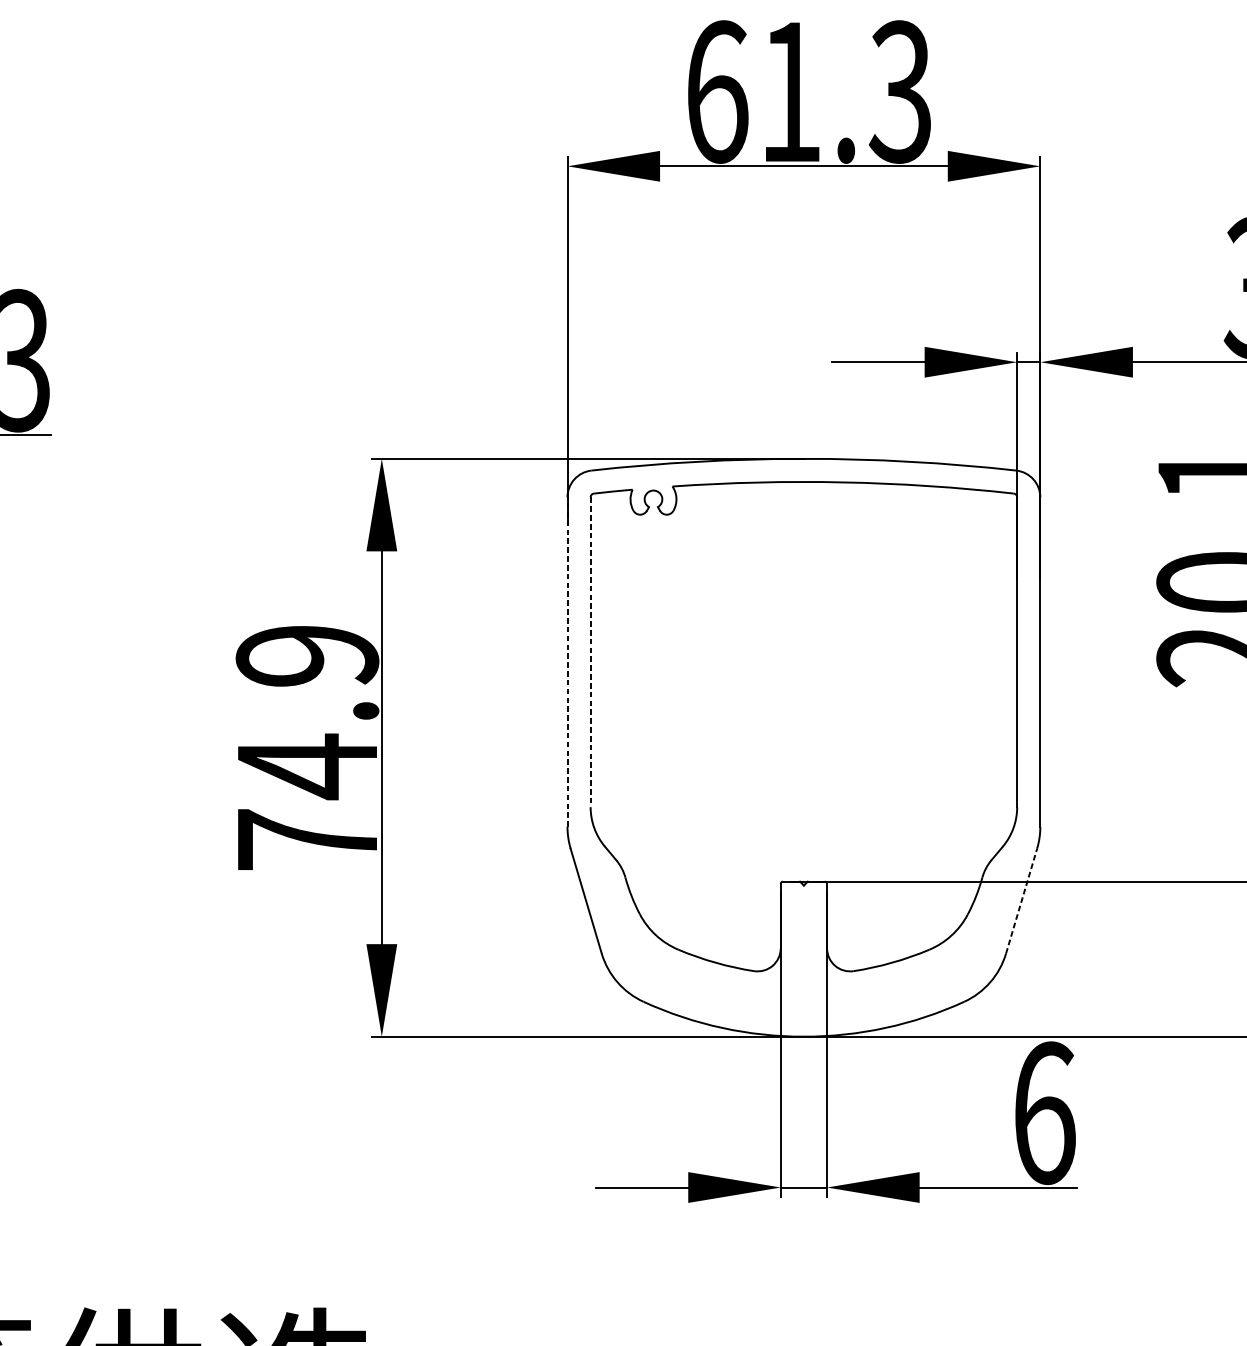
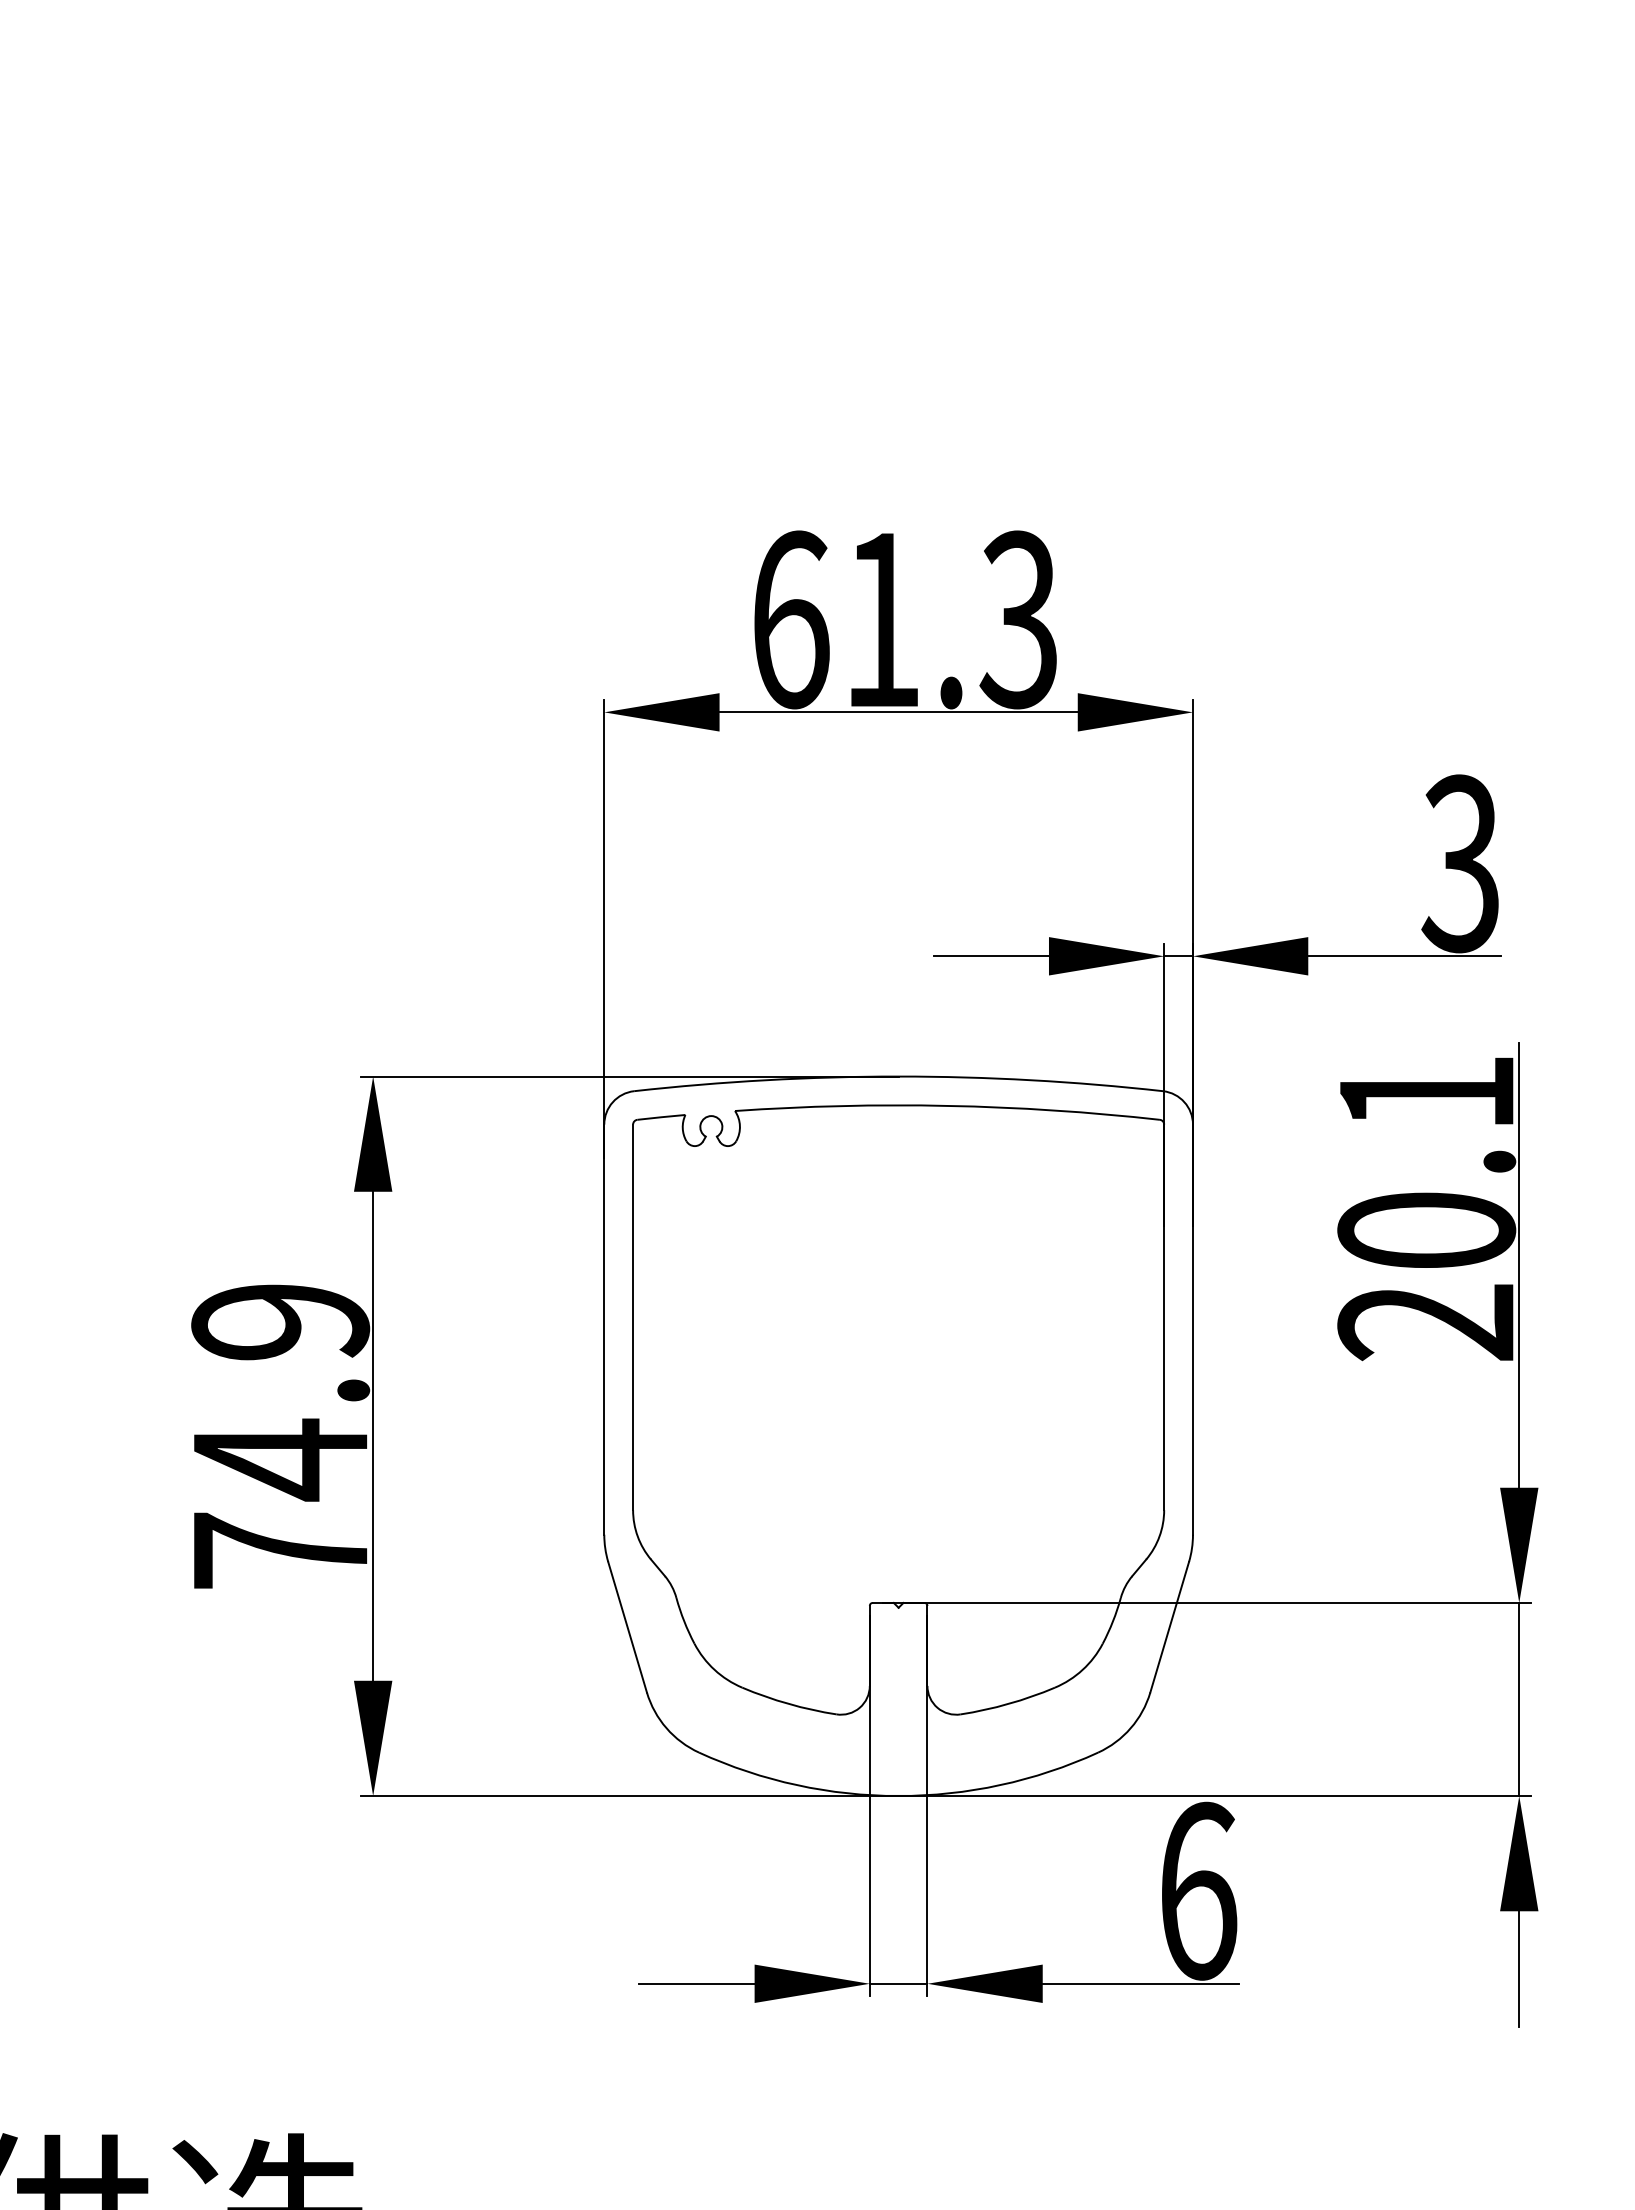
line: (590, 652) -> (633, 1317), dashed -> solid
line: (567, 661) -> (604, 1329), dashed -> solid
line: (1021, 900) -> (1169, 1626), dashed -> solid

